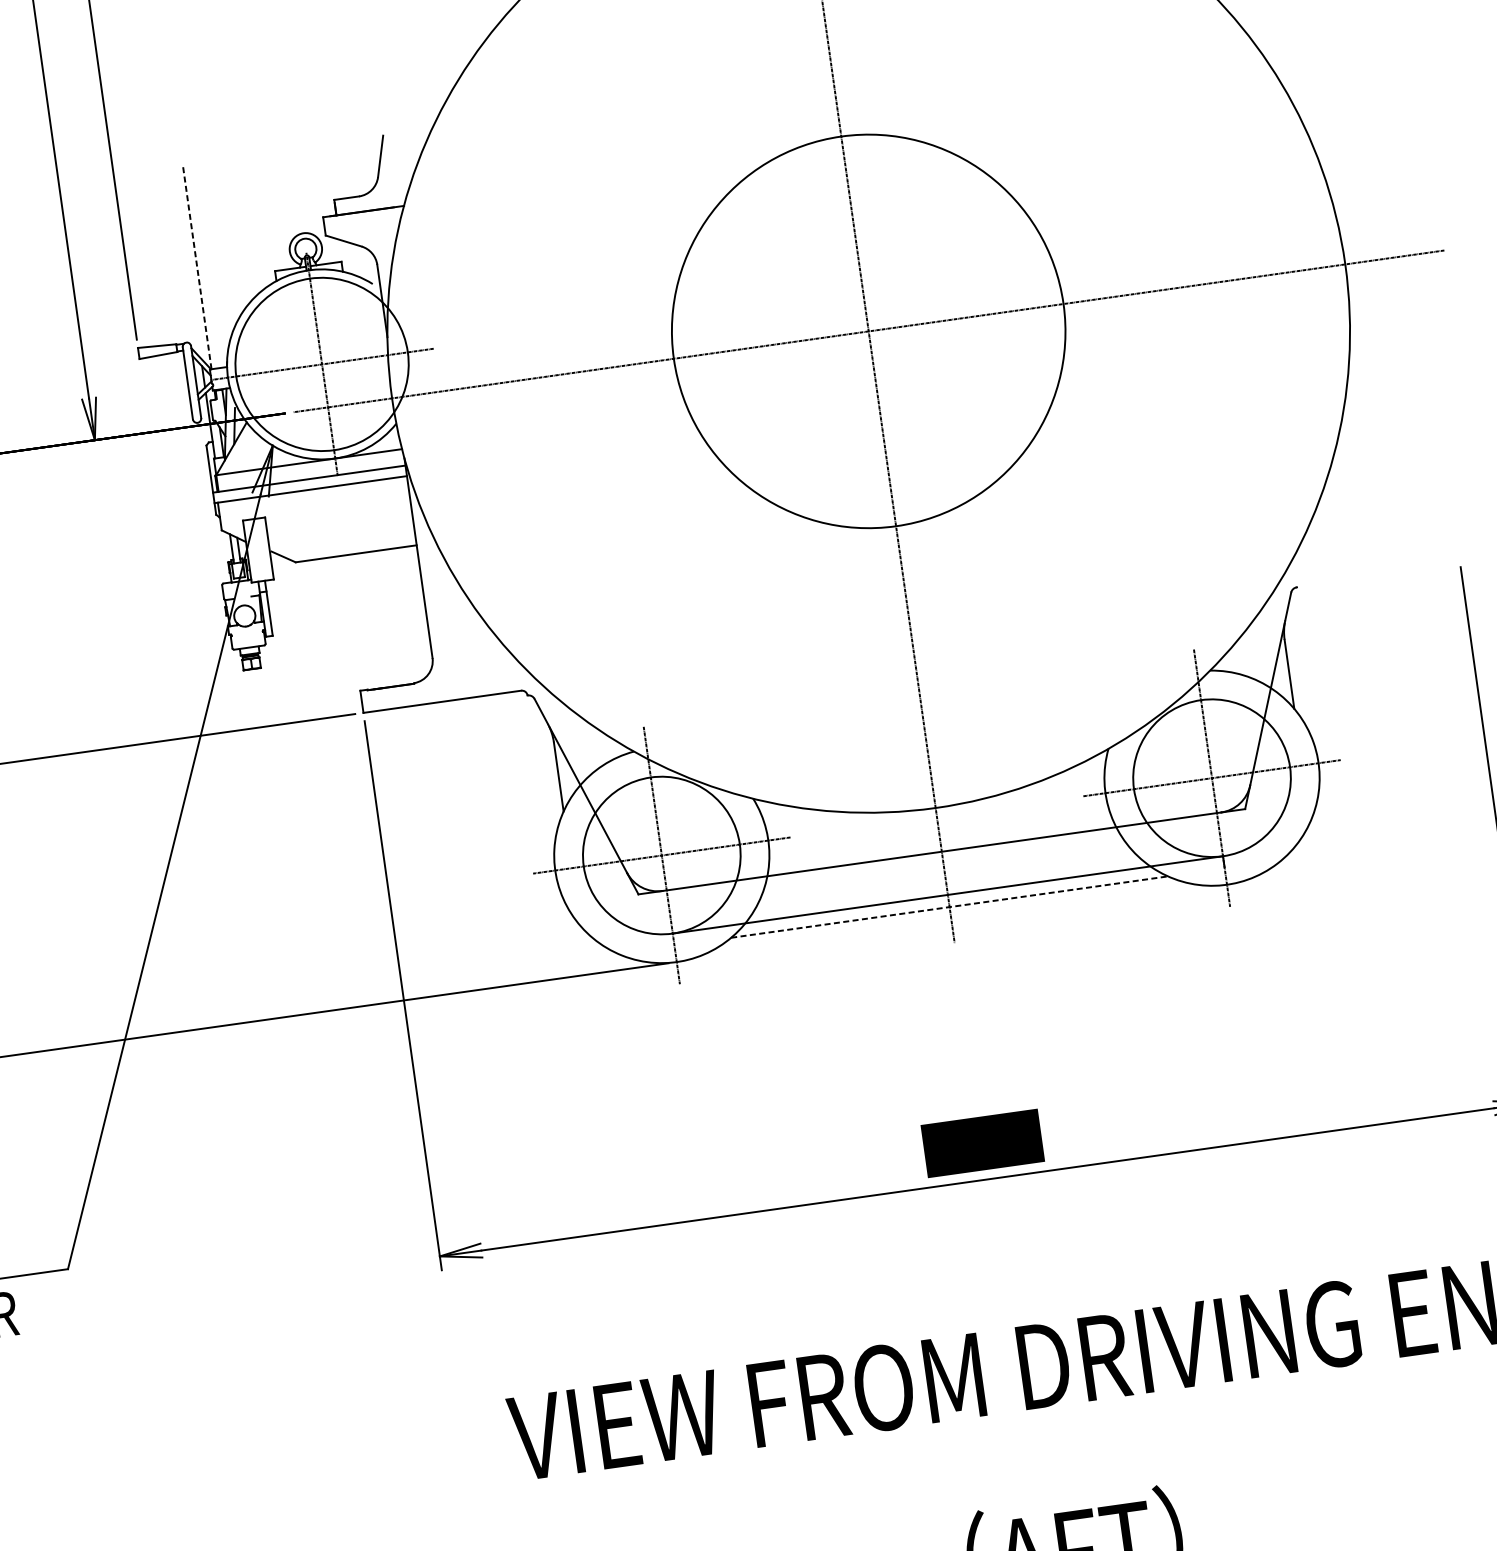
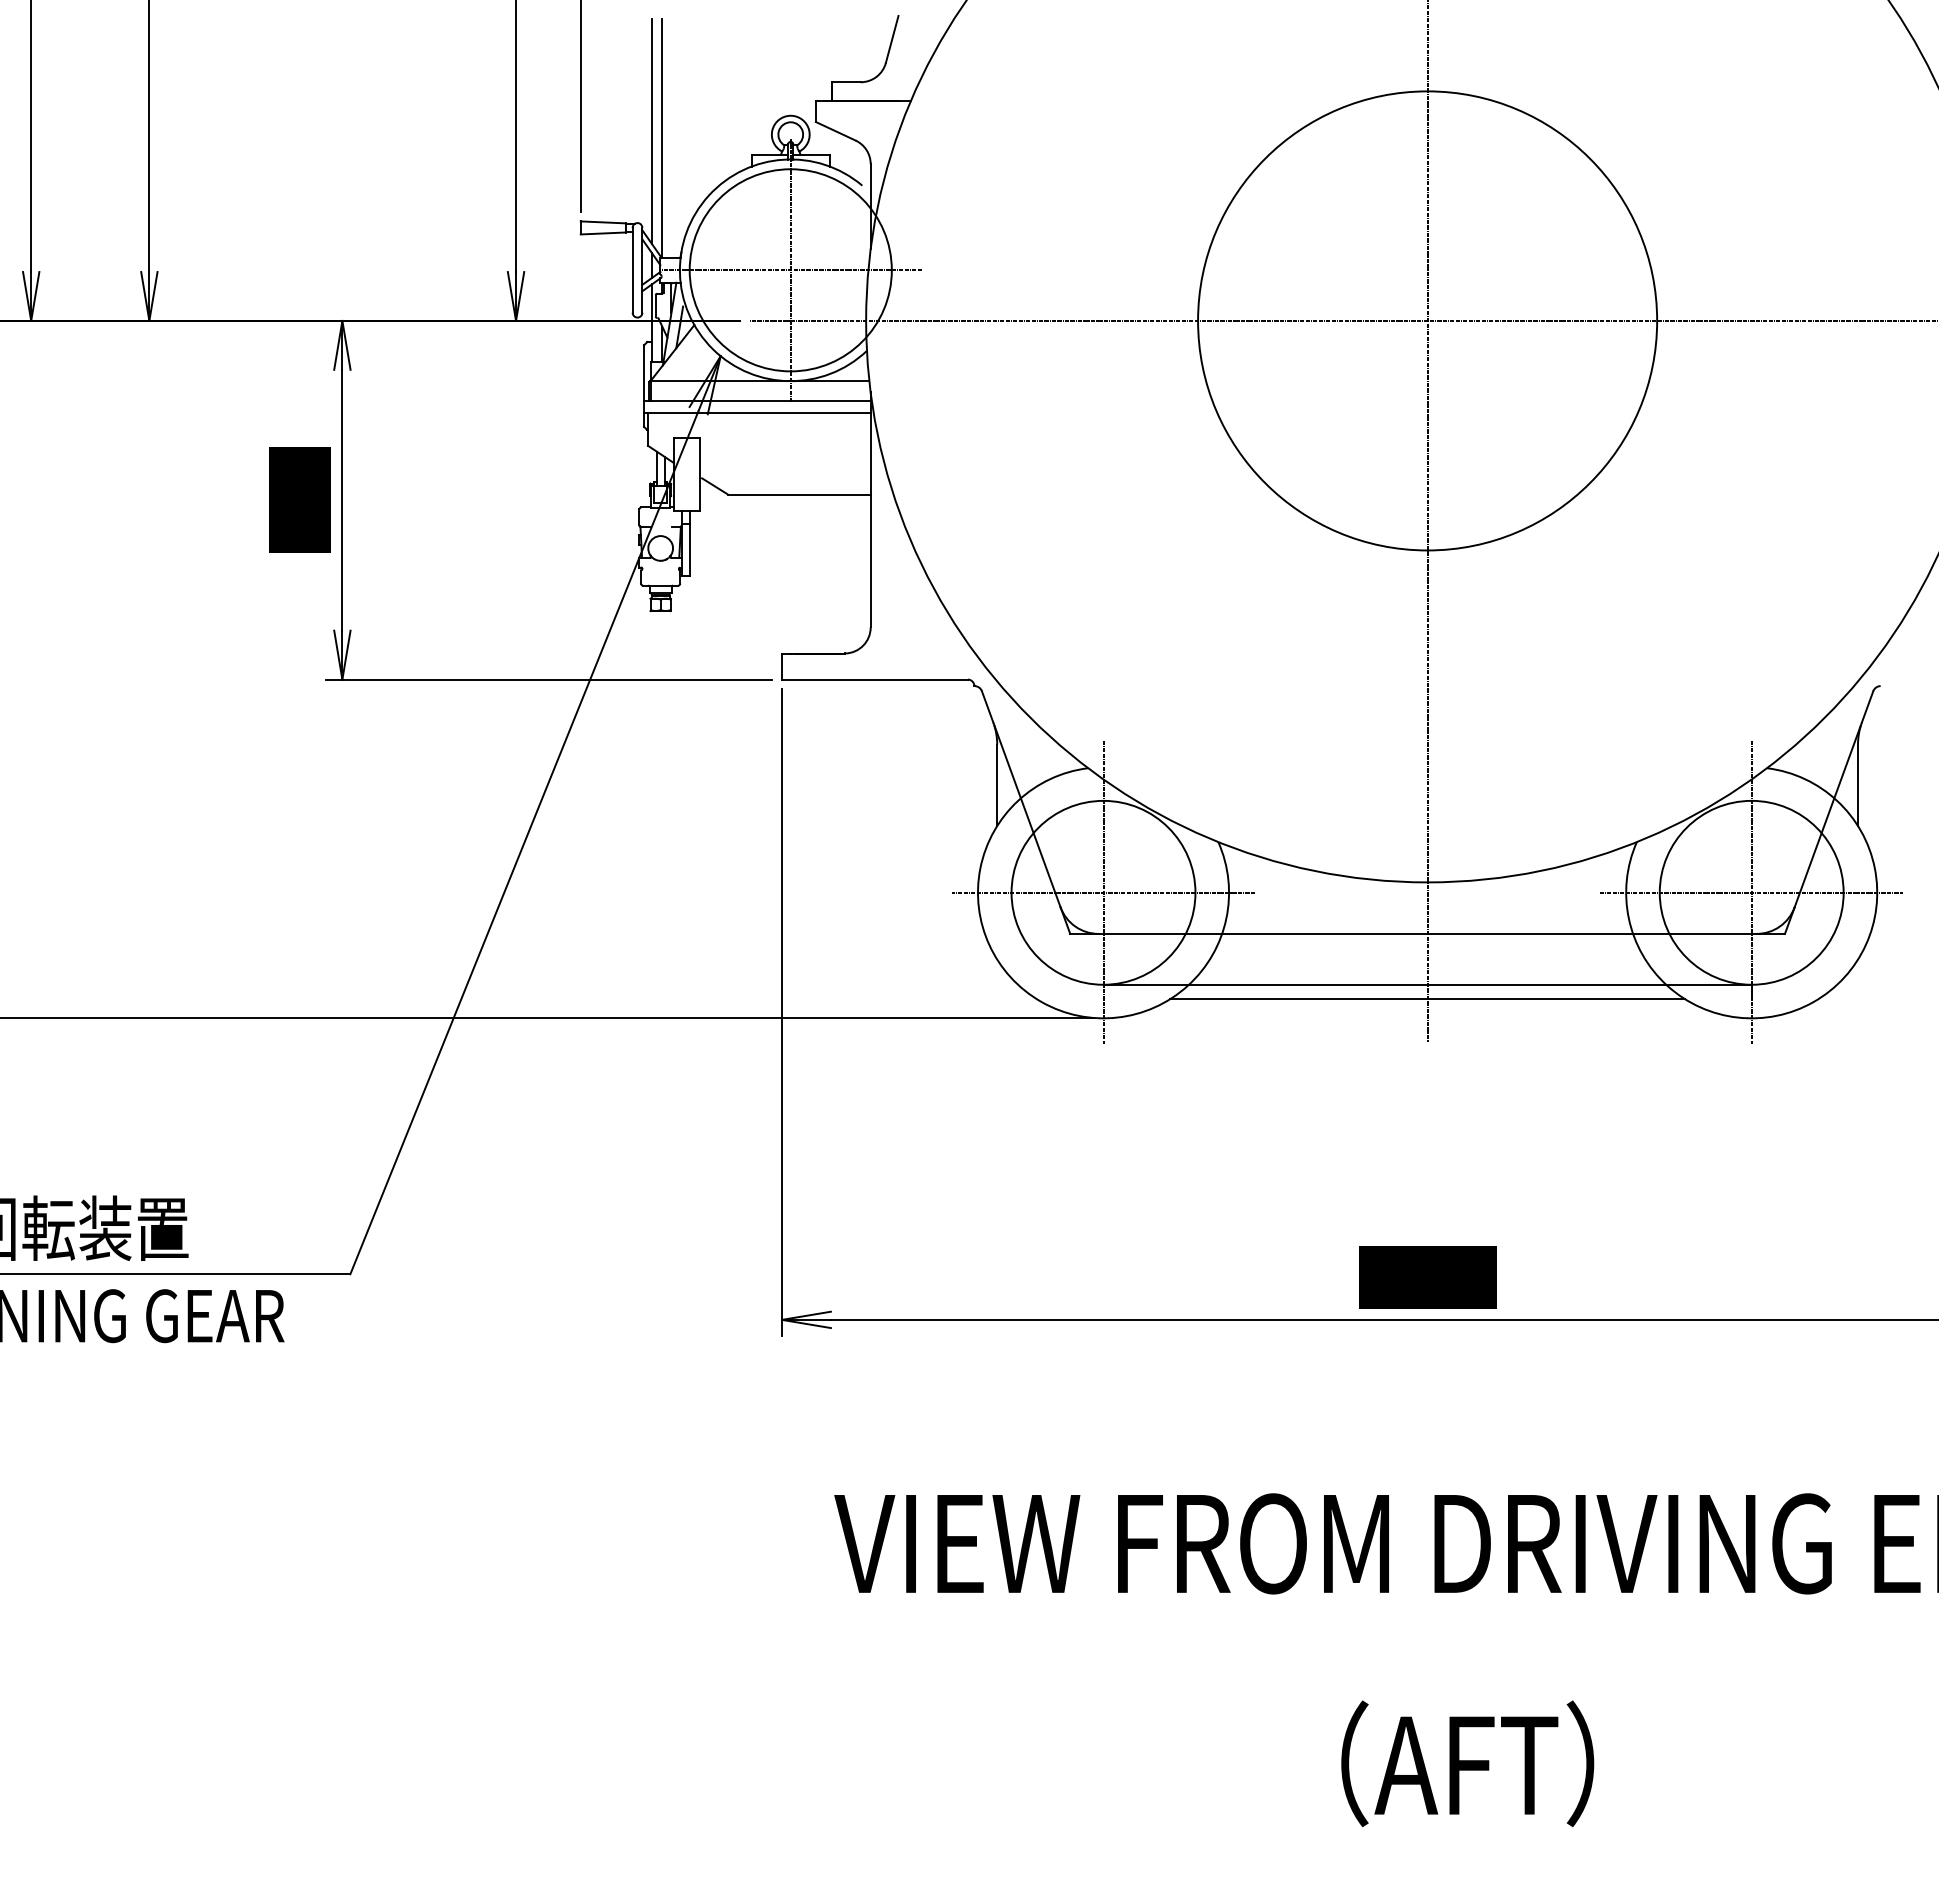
line: (187, 262) -> (651, 130), added
line: (197, 267) -> (662, 138), dashed -> solid
line: (950, 907) -> (1428, 999), dashed -> solid

